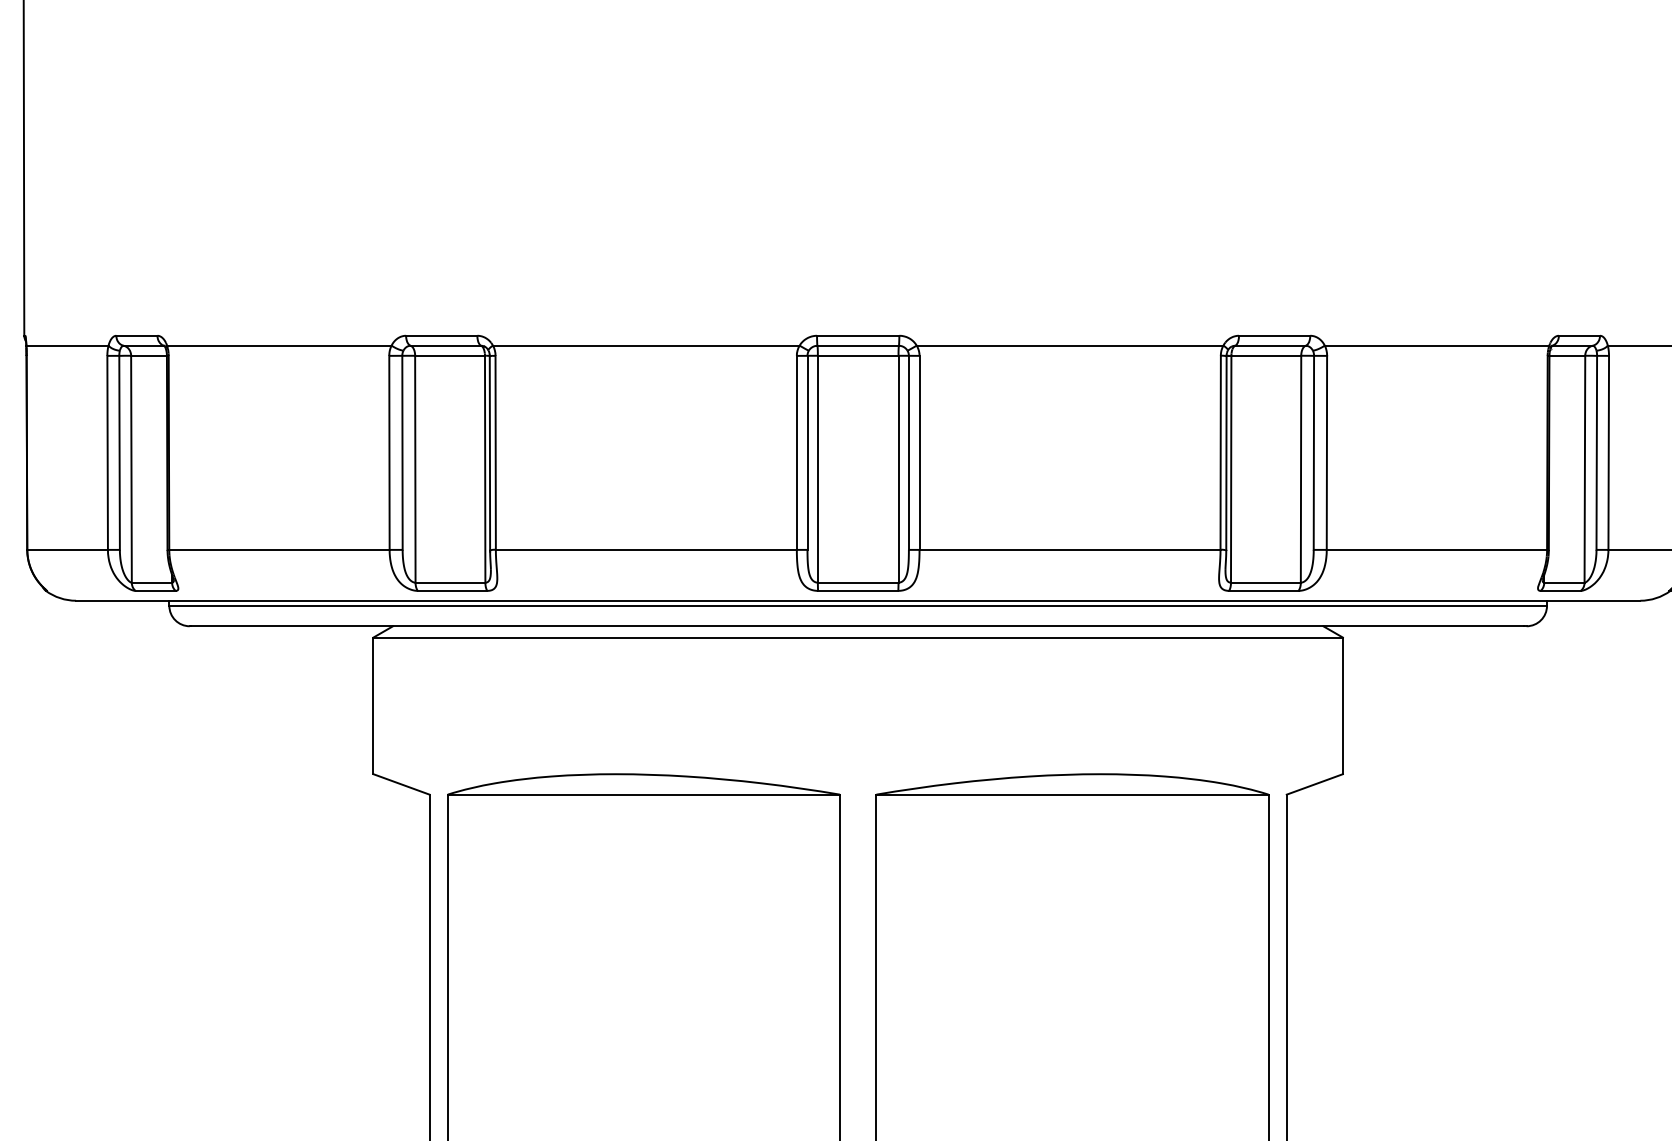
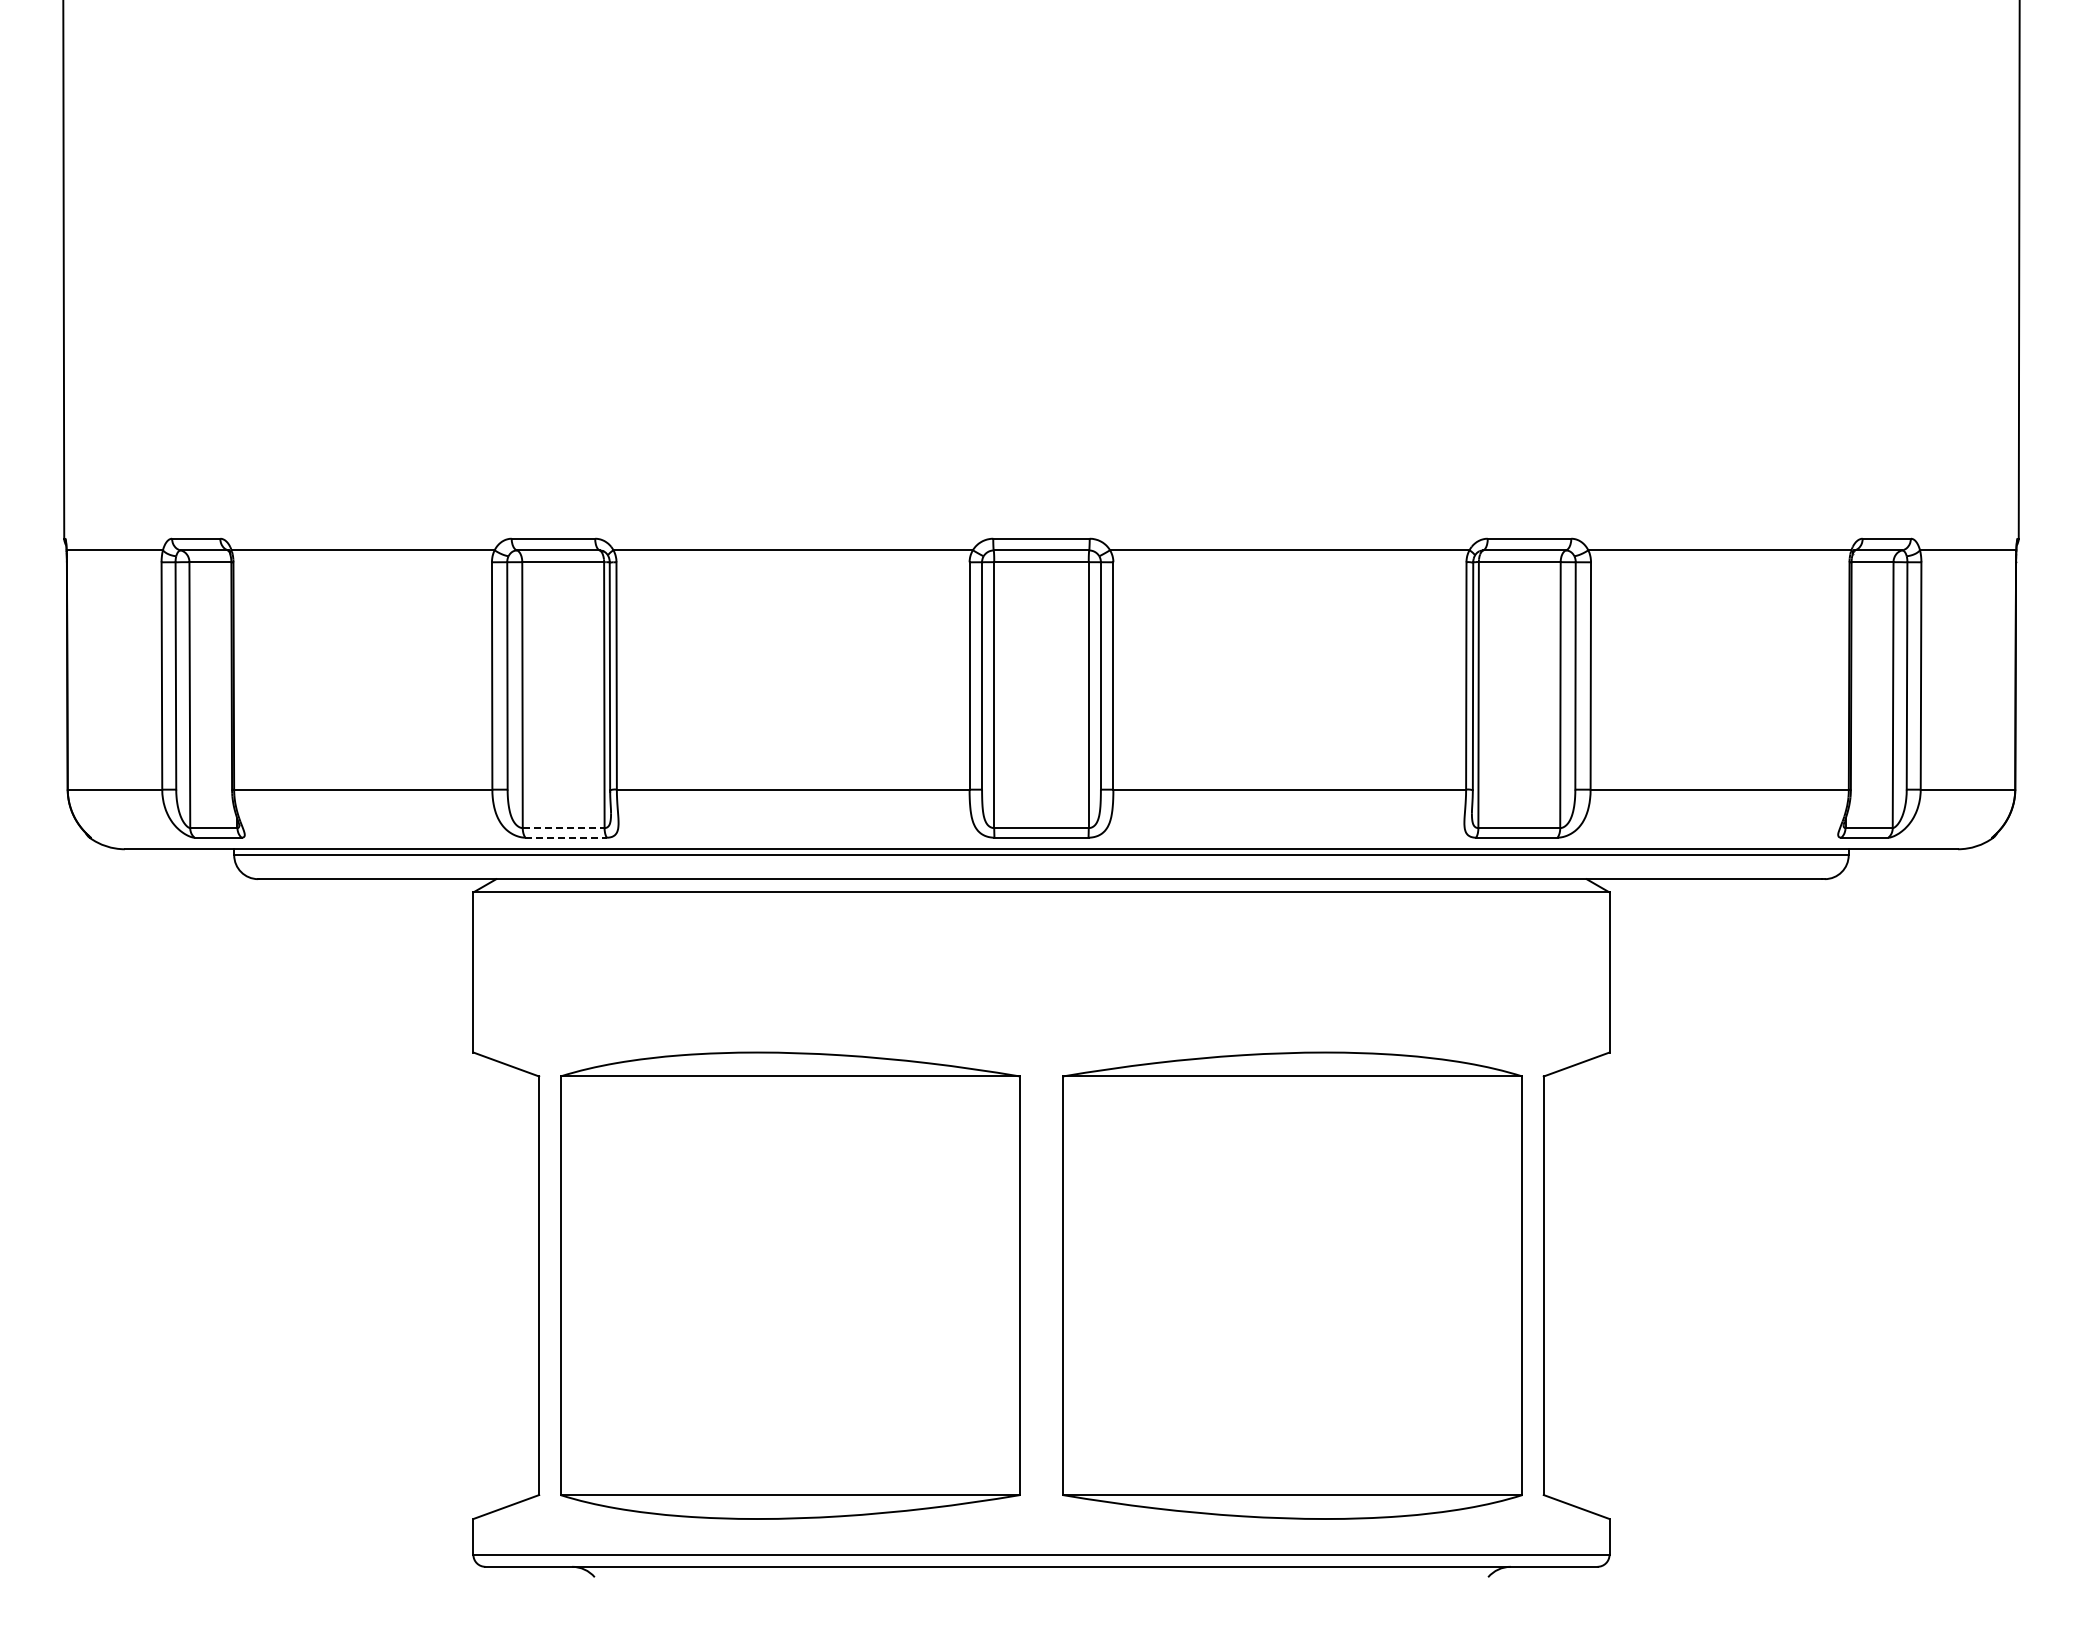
line: (450, 583) -> (563, 828), solid -> dashed
line: (452, 590) -> (566, 837), solid -> dashed

